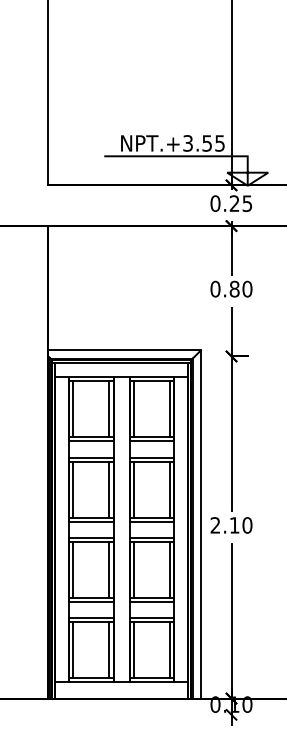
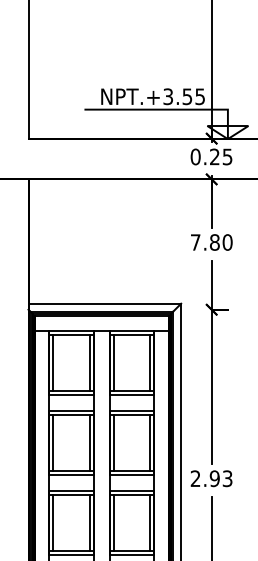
text: (215, 288) -> (195, 241), 0.80 -> 7.80
text: (240, 525) -> (220, 478), 2.10 -> 2.93

